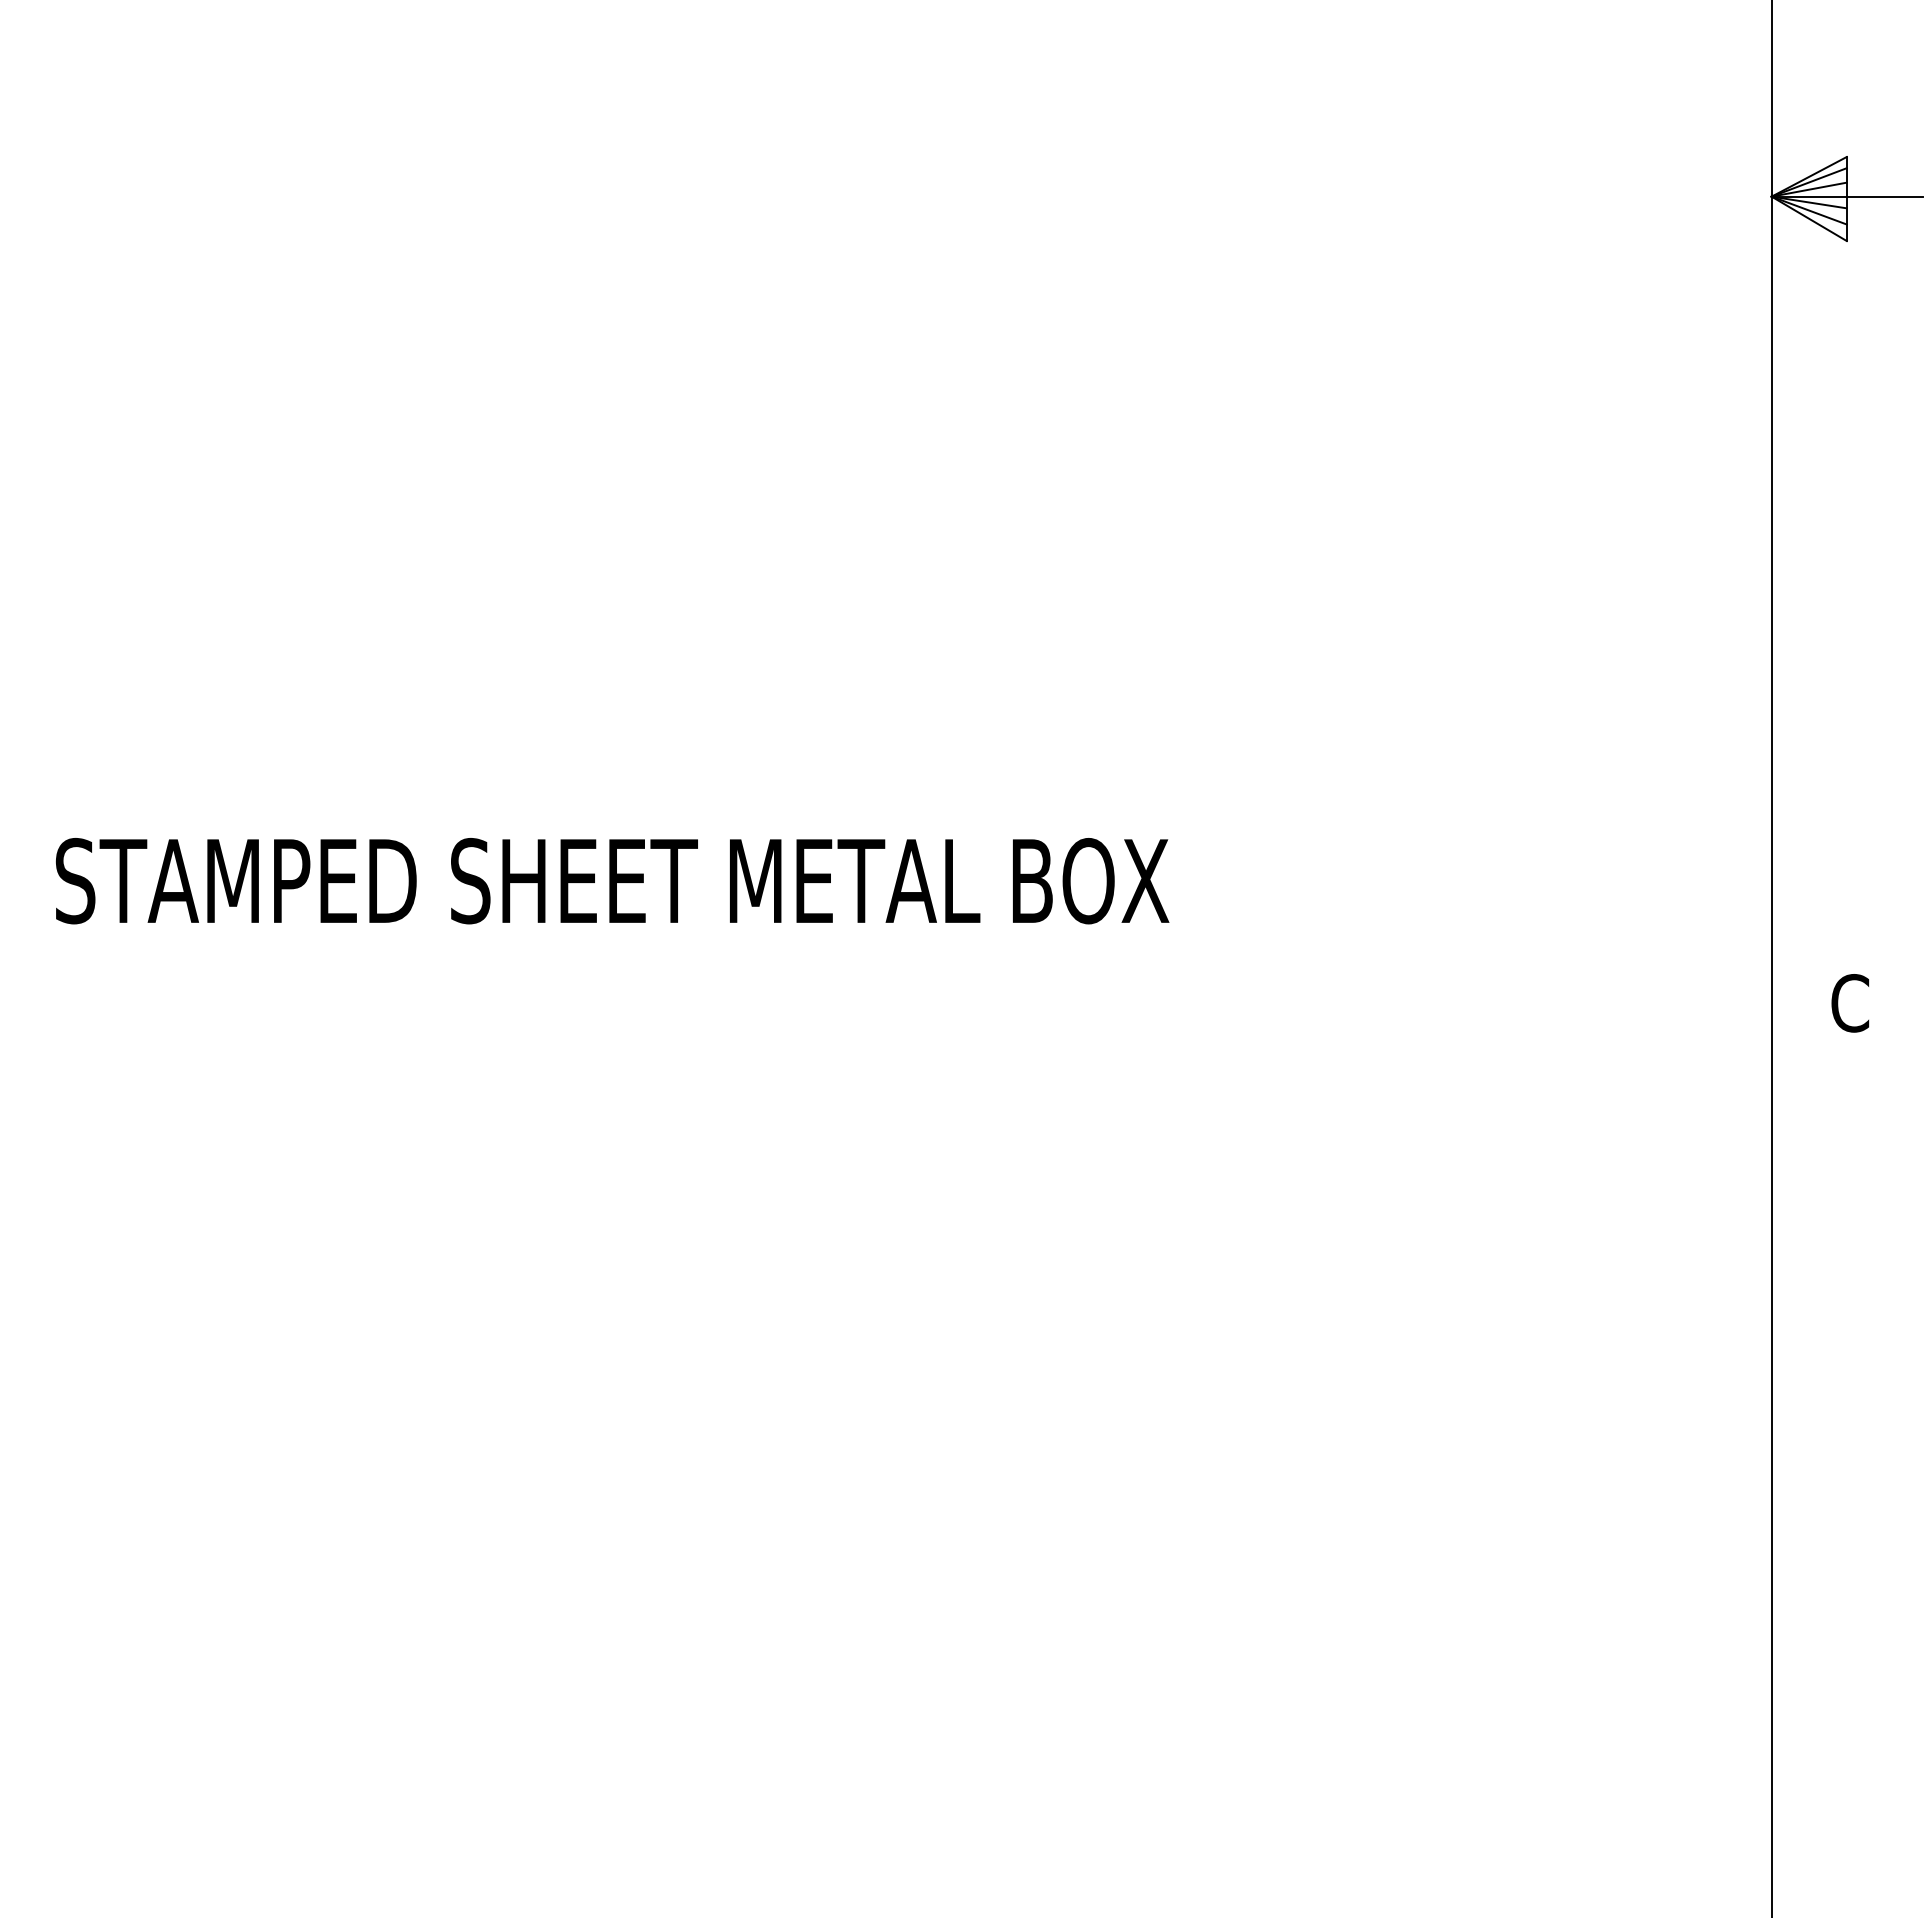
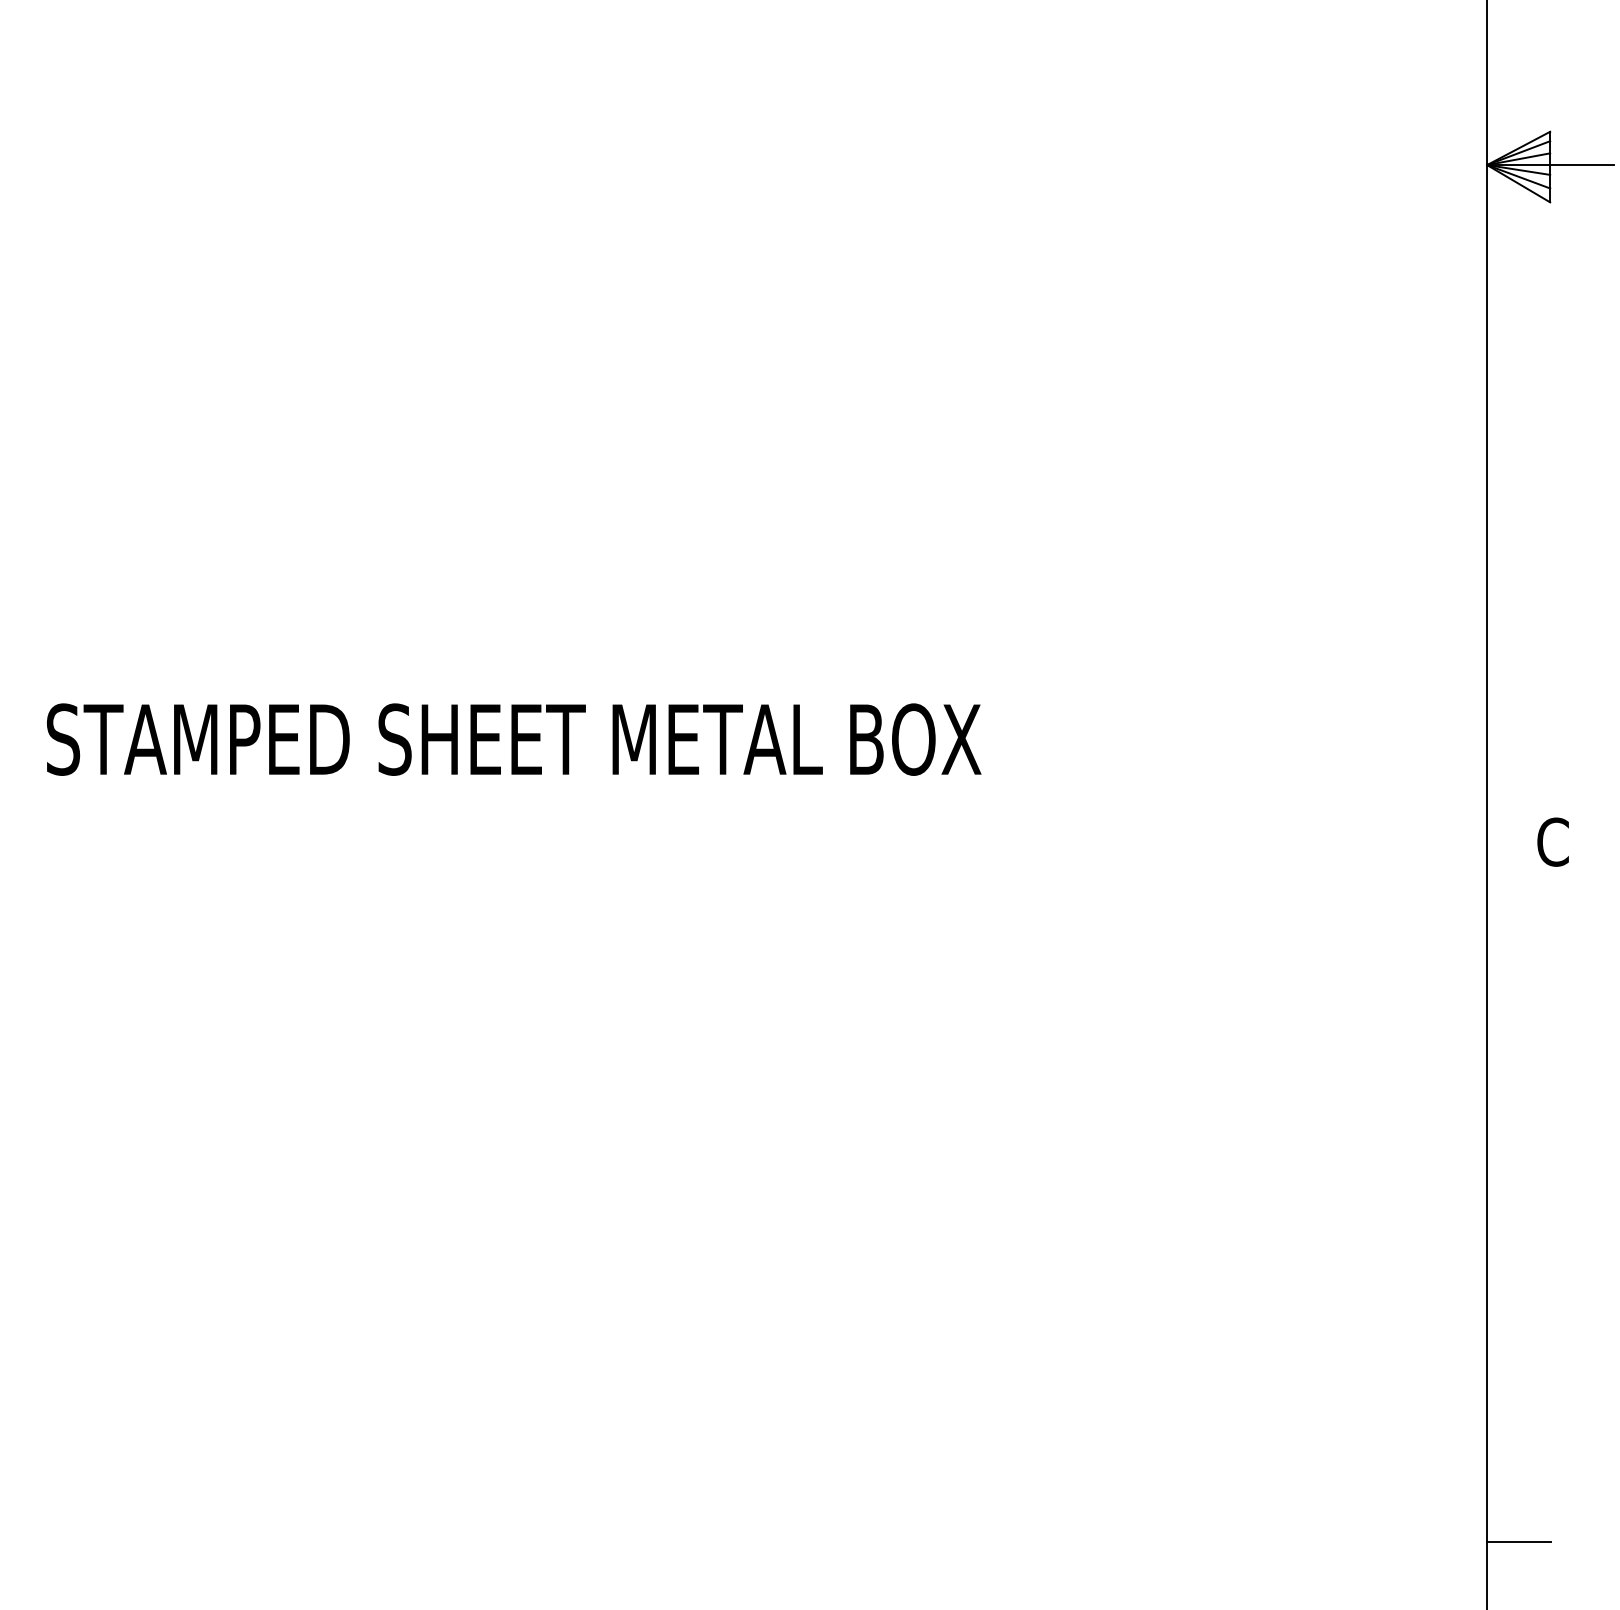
line: (1809, 1836) -> (1518, 1541), added

